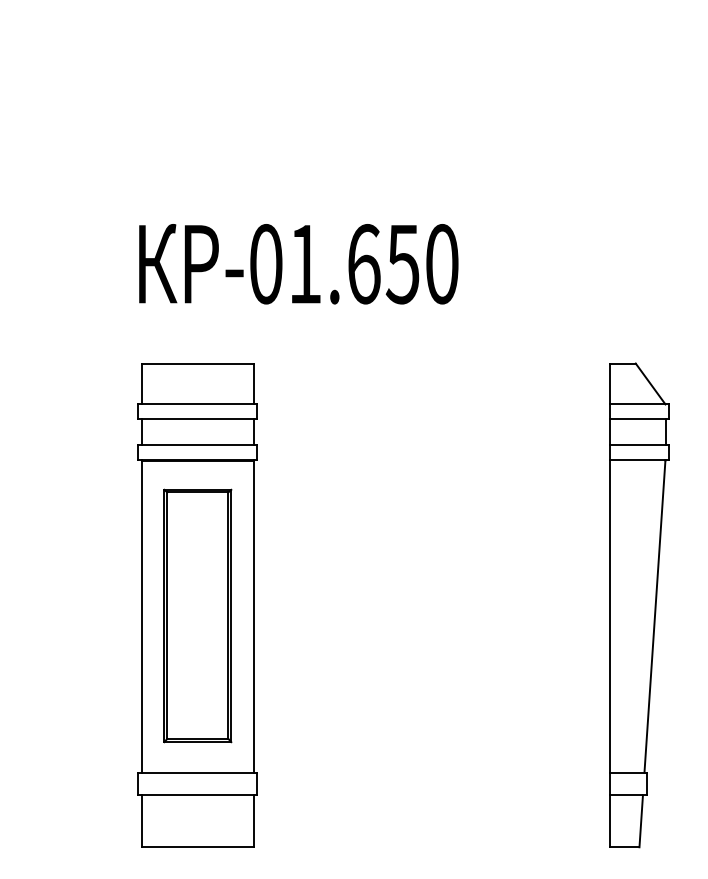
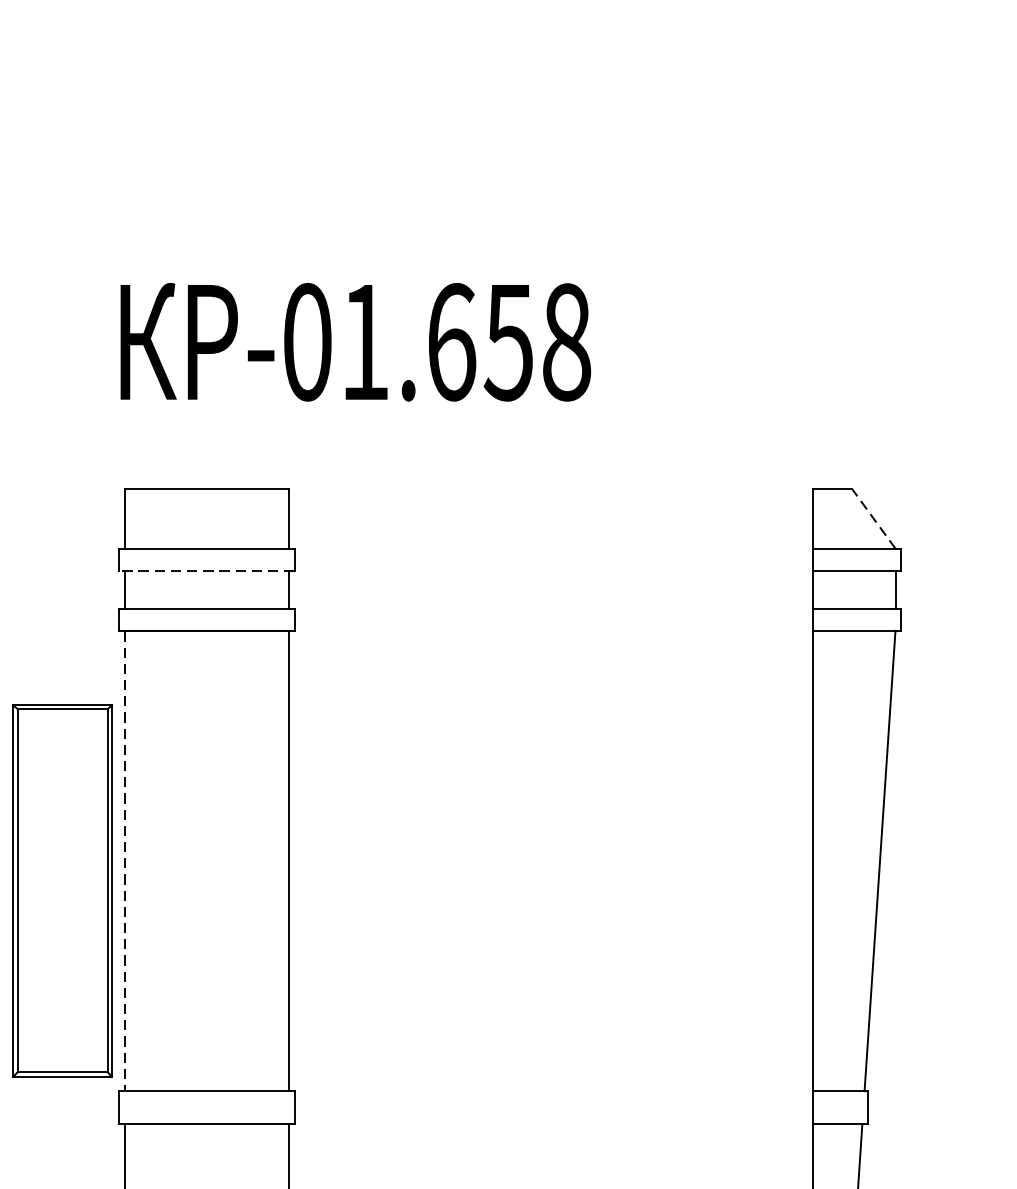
text: (442, 264) -> (567, 342), -01.650 -> -01.658
line: (650, 383) -> (873, 517), solid -> dashed
line: (197, 419) -> (206, 570), solid -> dashed
part: (197, 615) -> (62, 890), moved
line: (142, 617) -> (125, 862), solid -> dashed

